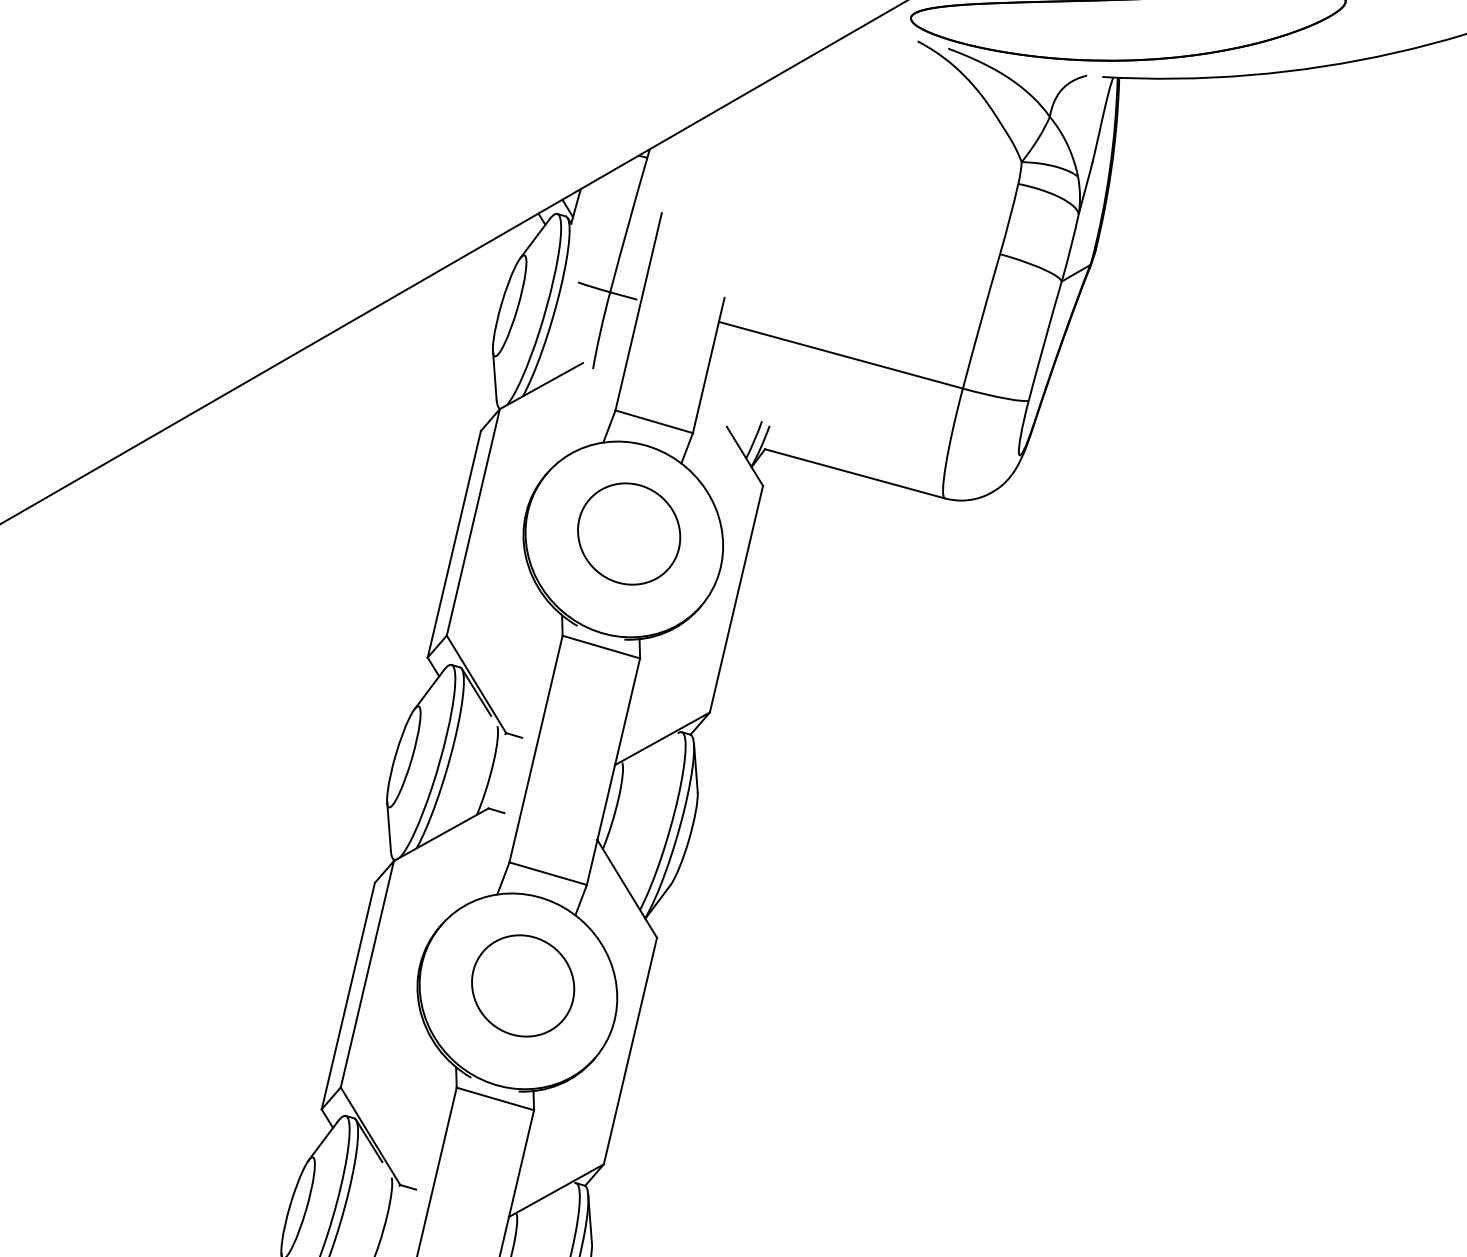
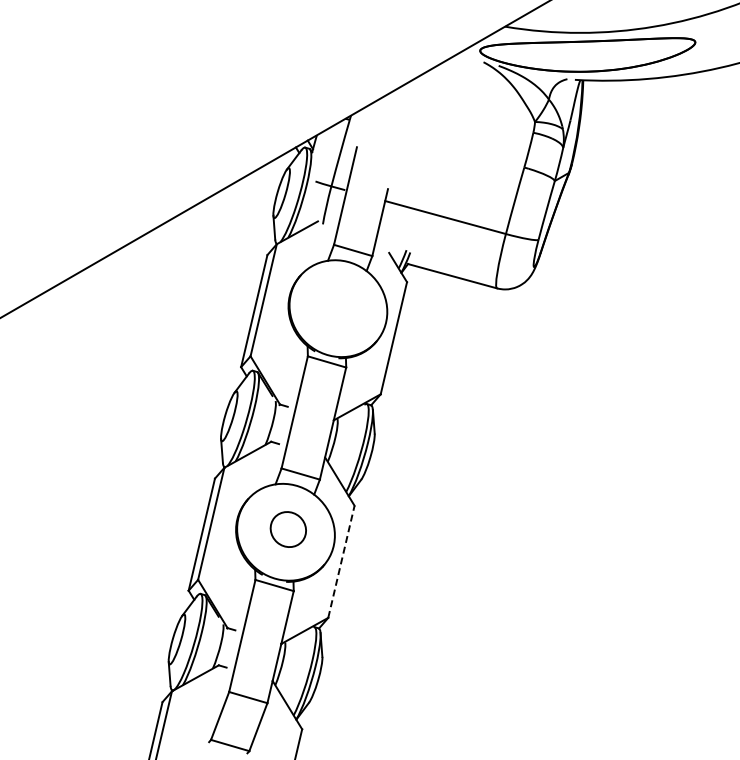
part: (628, 533) -> (340, 305), removed
part: (523, 985) -> (288, 529), size x0.7
line: (630, 1050) -> (341, 561), solid -> dashed

